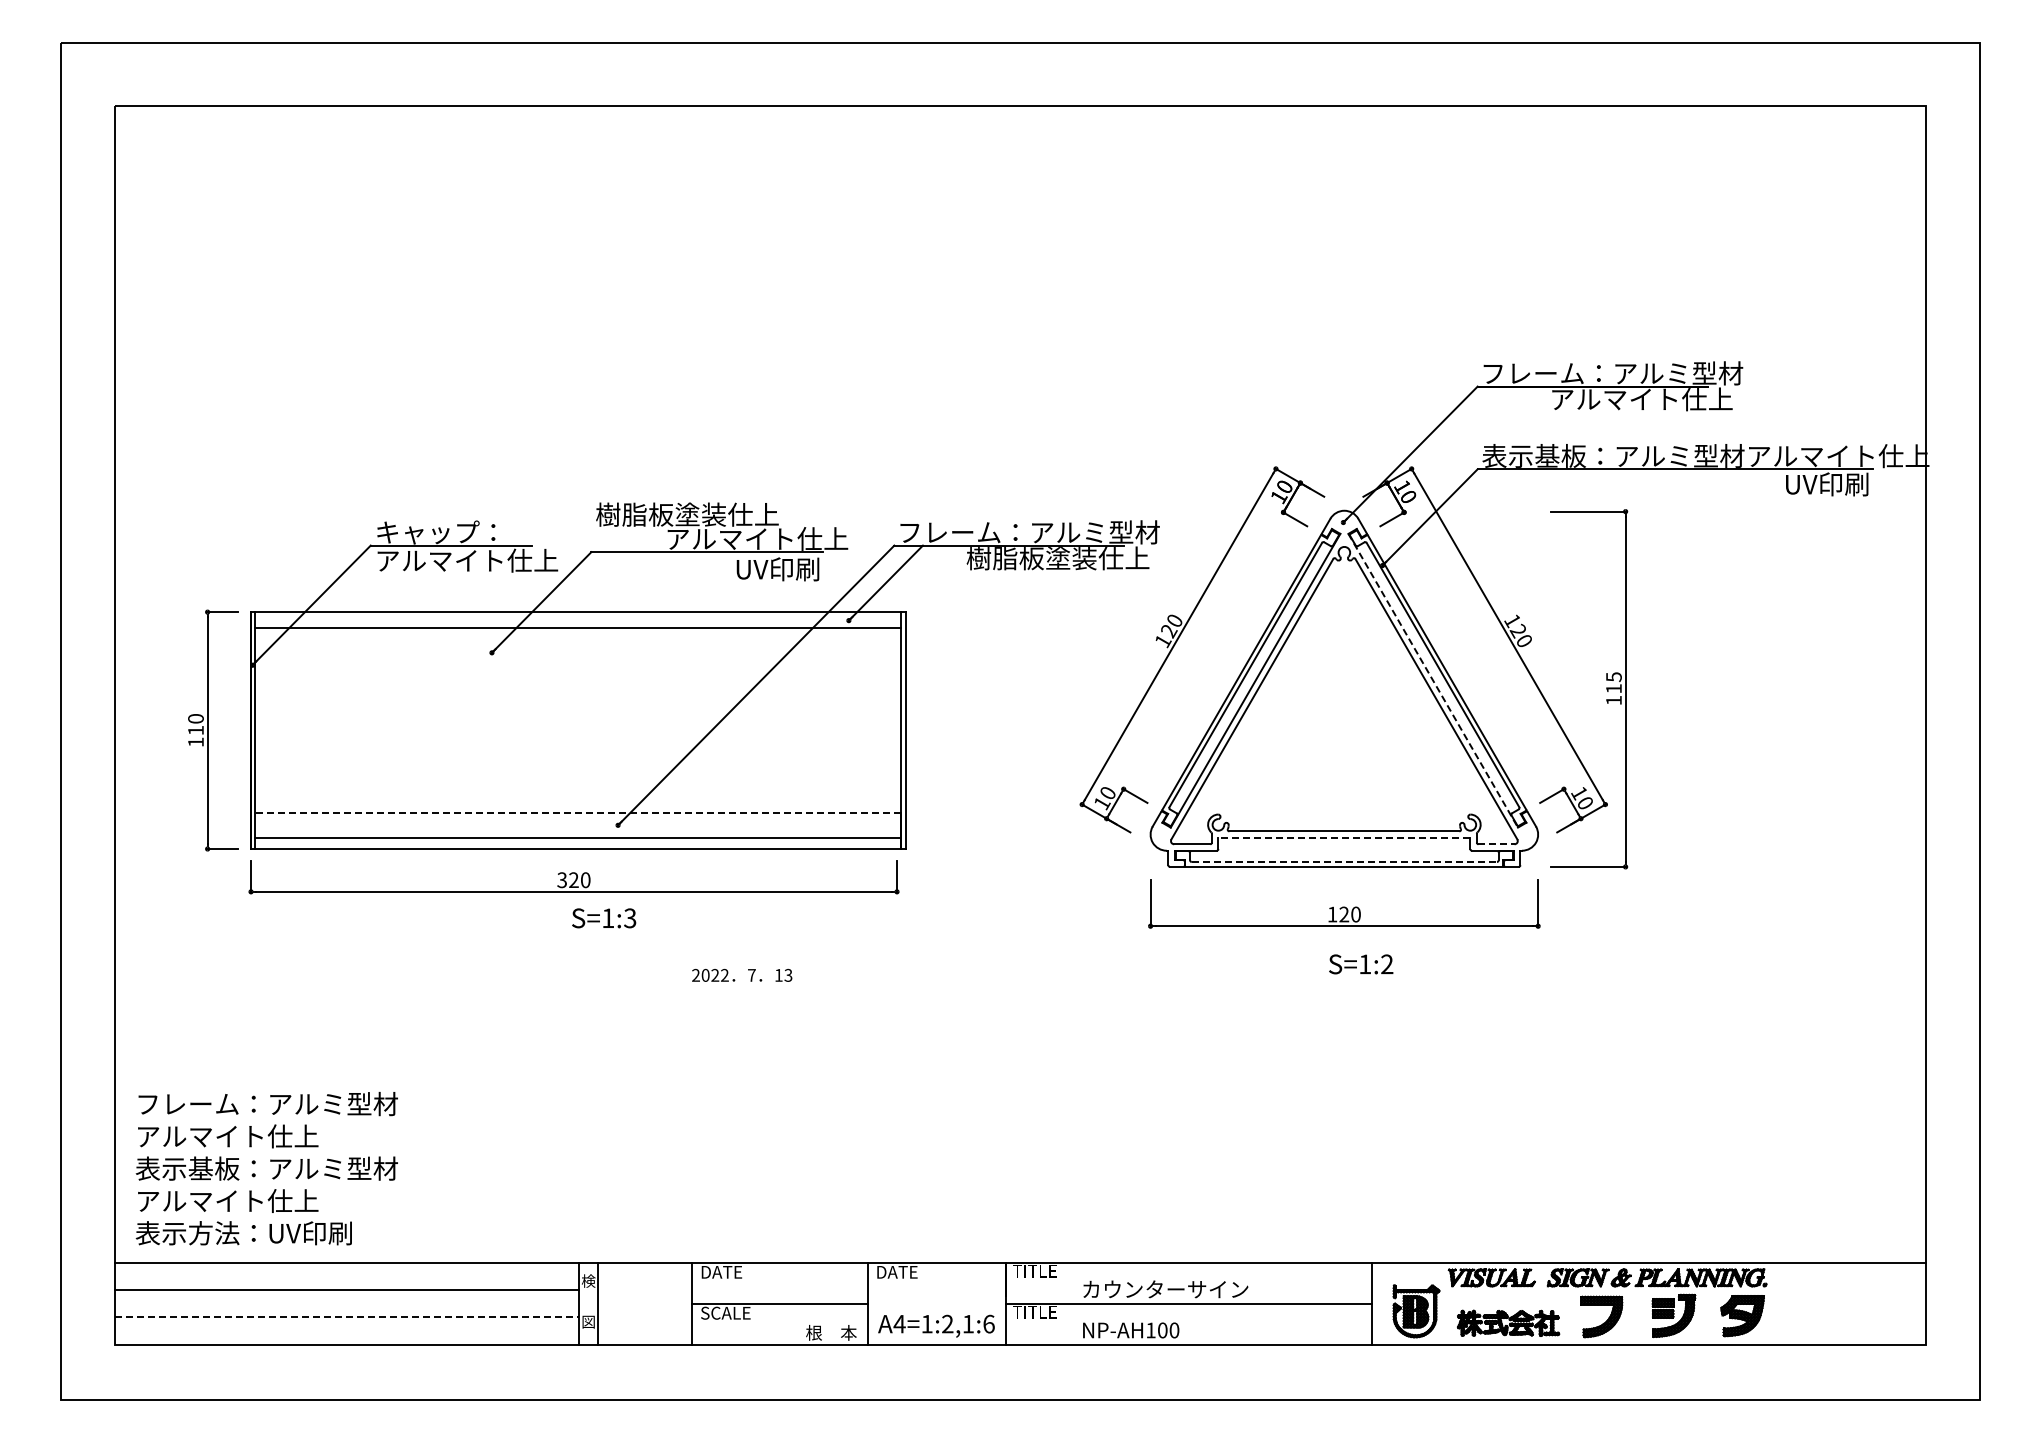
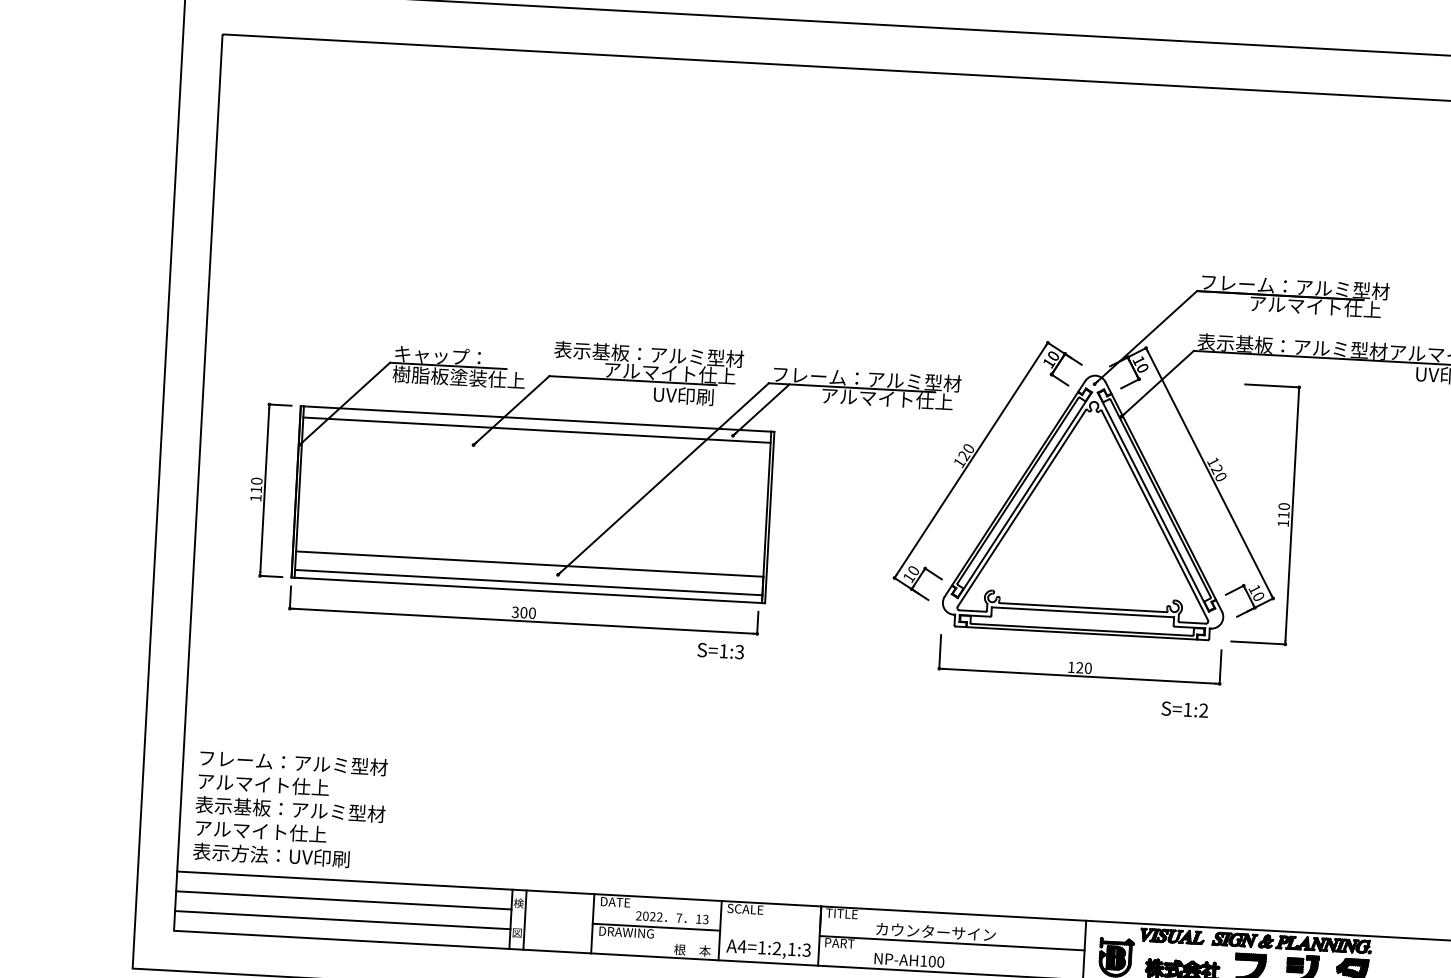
text: (727, 514) -> (649, 354), 樹脂板塗装仕上 -> 表示基板：アルミ型材
text: (1031, 558) -> (867, 397), 樹脂板塗装仕上 -> アルマイト仕上
text: (440, 560) -> (439, 376), アルマイト仕上 -> 樹脂板塗装仕上
text: (1613, 677) -> (1283, 506), 115 -> 110
line: (1433, 680) -> (1153, 502), dashed -> solid
line: (578, 812) -> (529, 564), dashed -> solid
line: (1344, 837) -> (1083, 612), dashed -> solid
line: (1496, 844) -> (1192, 623), dashed -> solid
line: (1344, 862) -> (1082, 630), dashed -> solid
text: (573, 880) -> (523, 612), 320 -> 300
text: (604, 918) -> (721, 651), moved
text: (1361, 964) -> (1185, 709), moved
text: (742, 974) -> (672, 917), moved
text: (901, 1271) -> (745, 908), DATE -> SCALE
text: (1034, 1311) -> (840, 942), TITLE -> PART
text: (738, 1312) -> (626, 931), SCALE -> DRAWING
line: (347, 1317) -> (342, 920), dashed -> solid
text: (988, 1323) -> (806, 949), A4=1:2,1:6 -> A4=1:2,1:3

